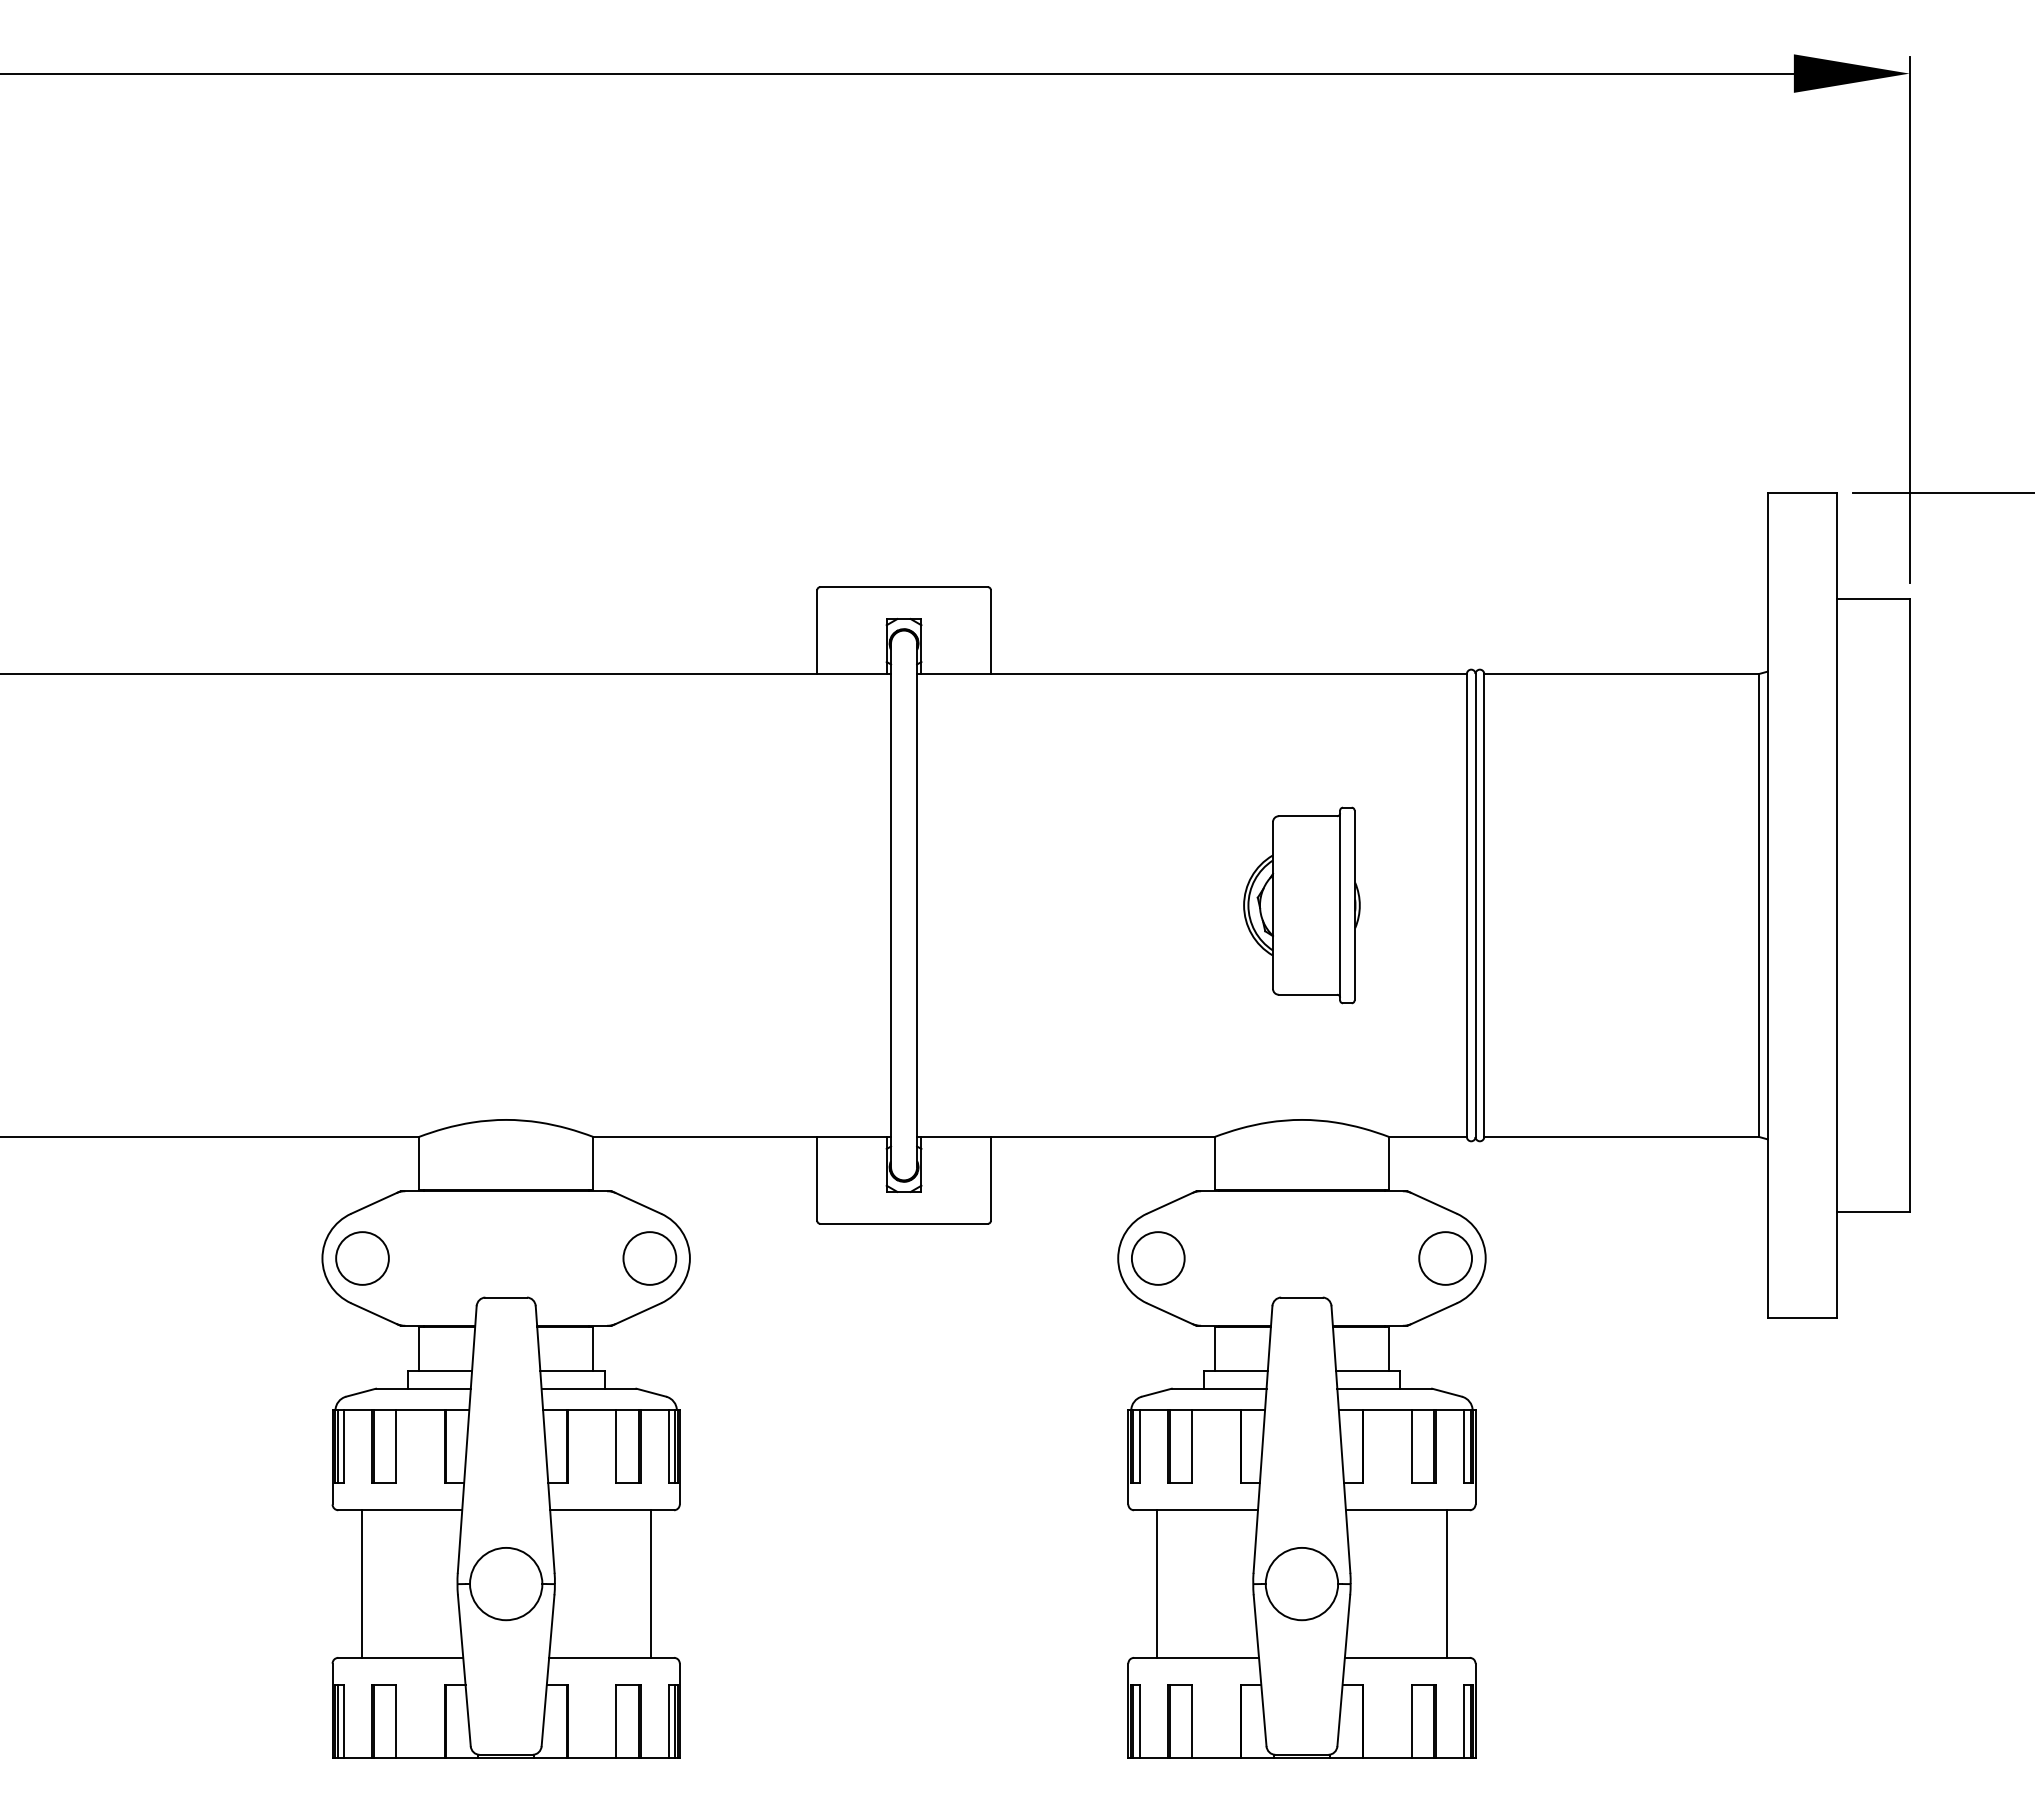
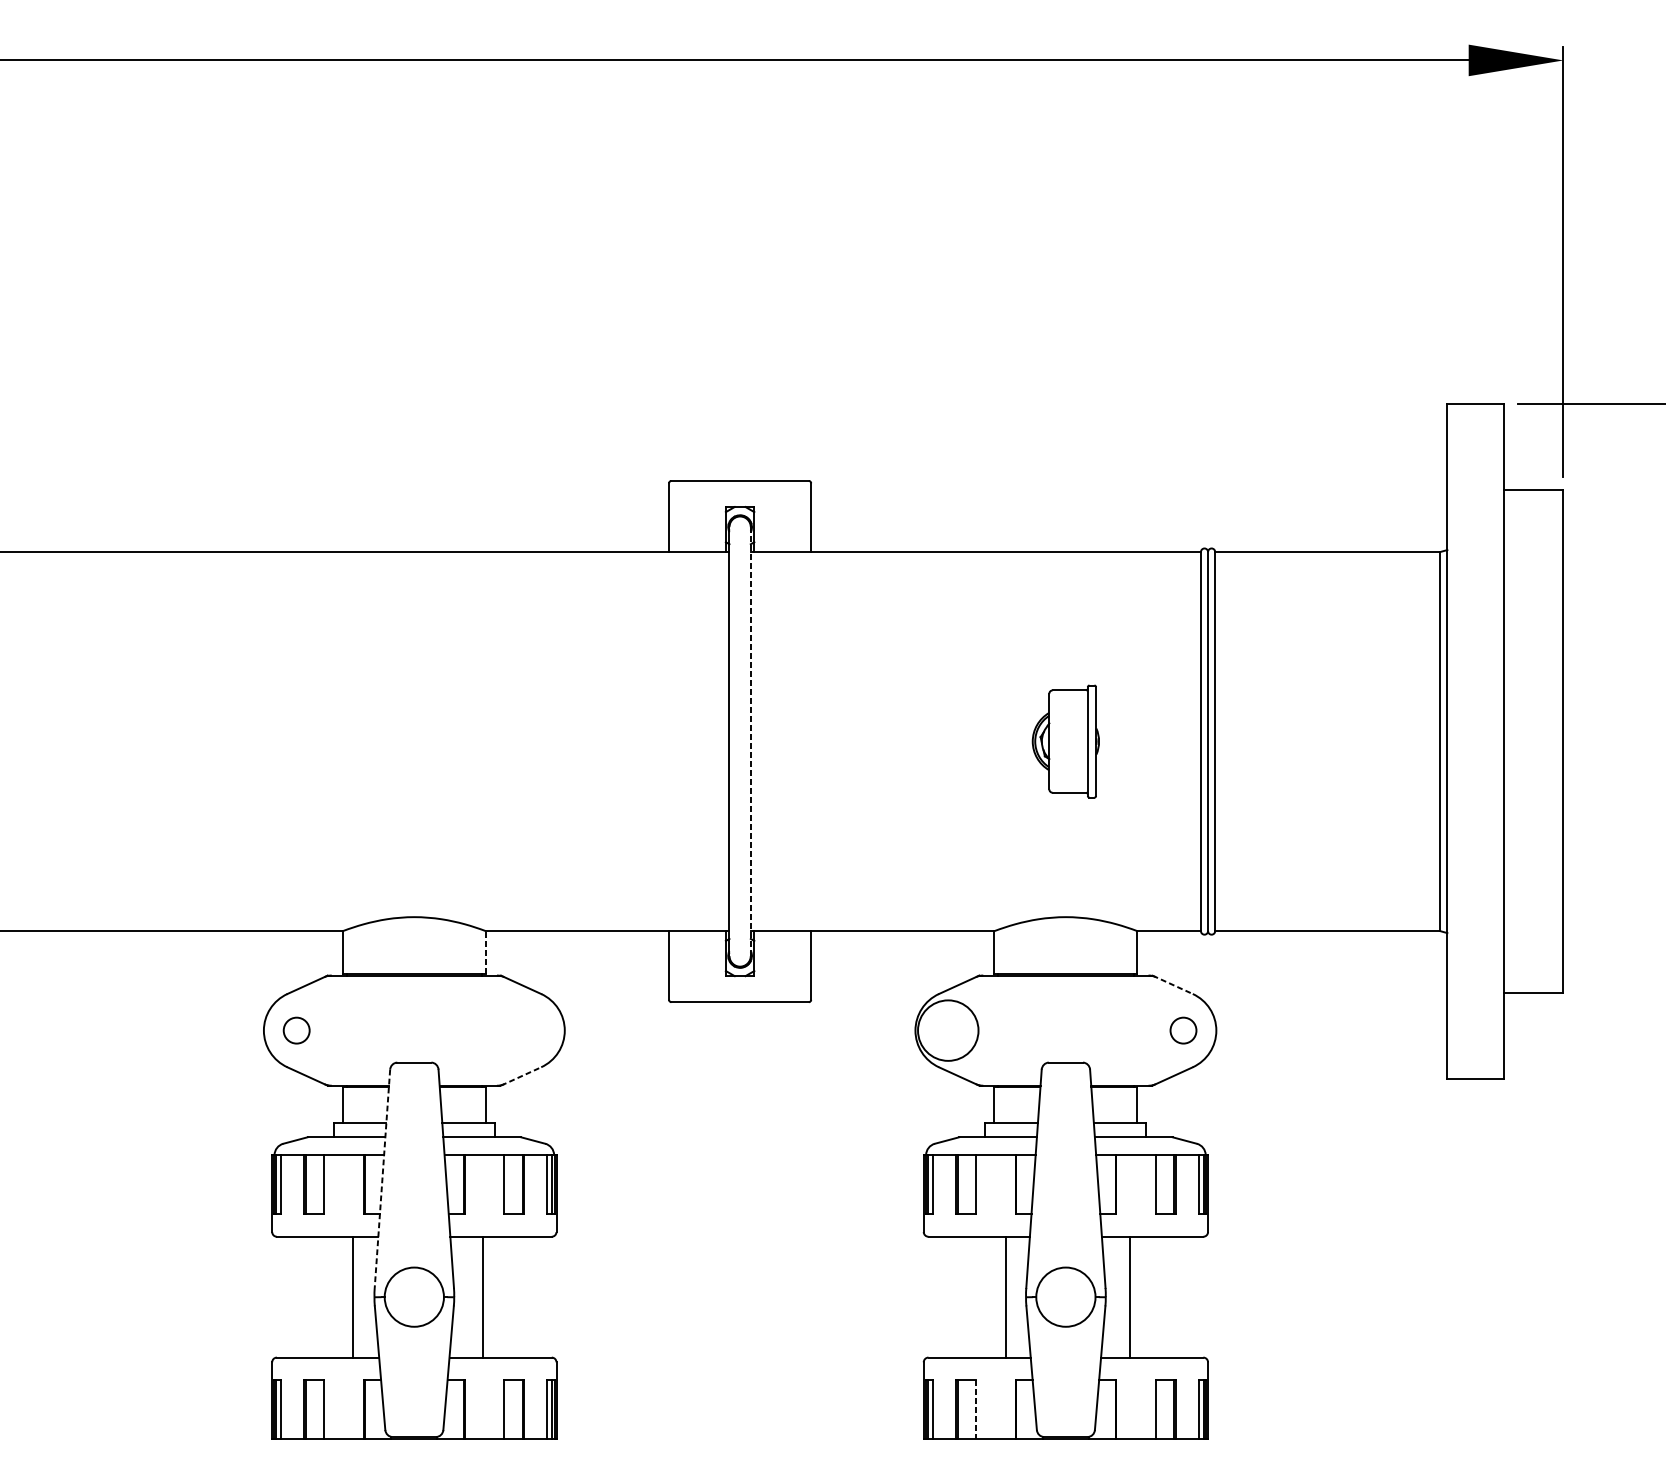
line: (917, 905) -> (751, 741), solid -> dashed
part: (1301, 905) -> (1065, 741), size x0.7
line: (593, 1162) -> (485, 952), solid -> dashed
line: (1432, 1202) -> (1172, 984), solid -> dashed
circle: (362, 1258) -> (296, 1030), size x0.6
circle: (649, 1258) -> (531, 1030), removed
circle: (1157, 1258) -> (947, 1030), size x1.4
circle: (1445, 1258) -> (1183, 1030), size x0.6
line: (636, 1314) -> (521, 1076), solid -> dashed
line: (467, 1439) -> (382, 1178), solid -> dashed
line: (361, 1583) -> (353, 1296), moved
line: (650, 1583) -> (482, 1296), moved
line: (1157, 1583) -> (1005, 1296), moved
line: (1446, 1583) -> (1129, 1296), moved
line: (1192, 1721) -> (976, 1409), solid -> dashed

